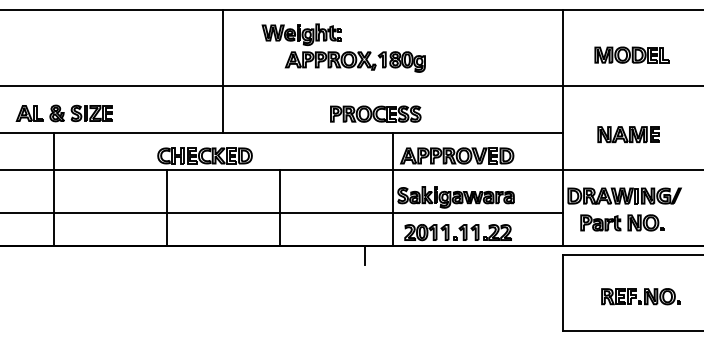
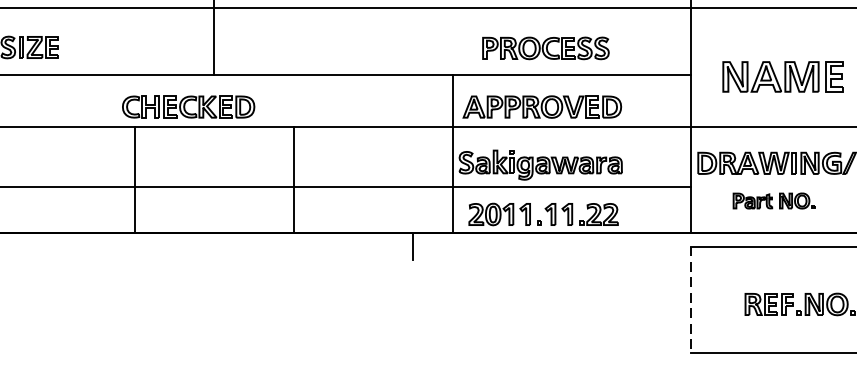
part: (375, 113) -> (545, 47), moved
part: (628, 134) -> (782, 76), size x1.4
part: (622, 222) -> (774, 200), size x0.7
line: (563, 293) -> (691, 300), solid -> dashed

